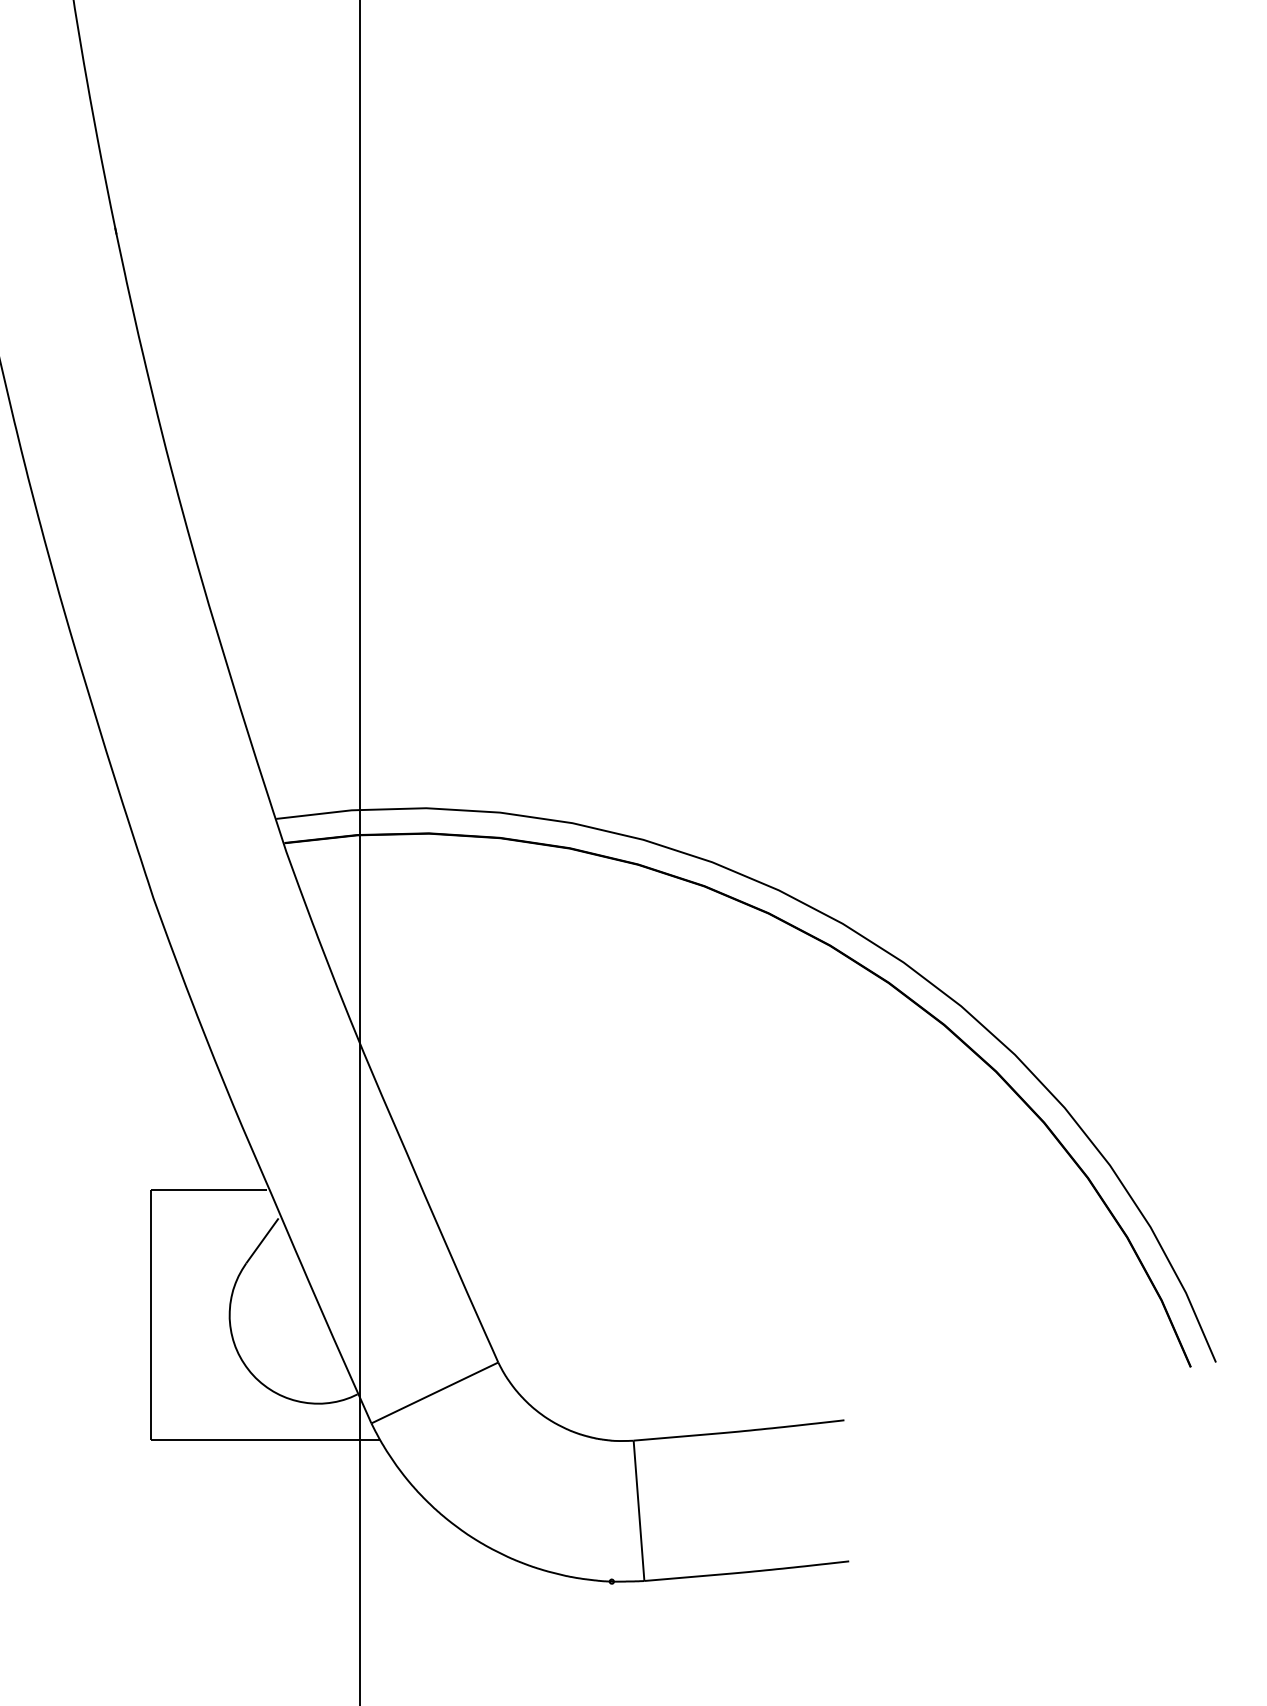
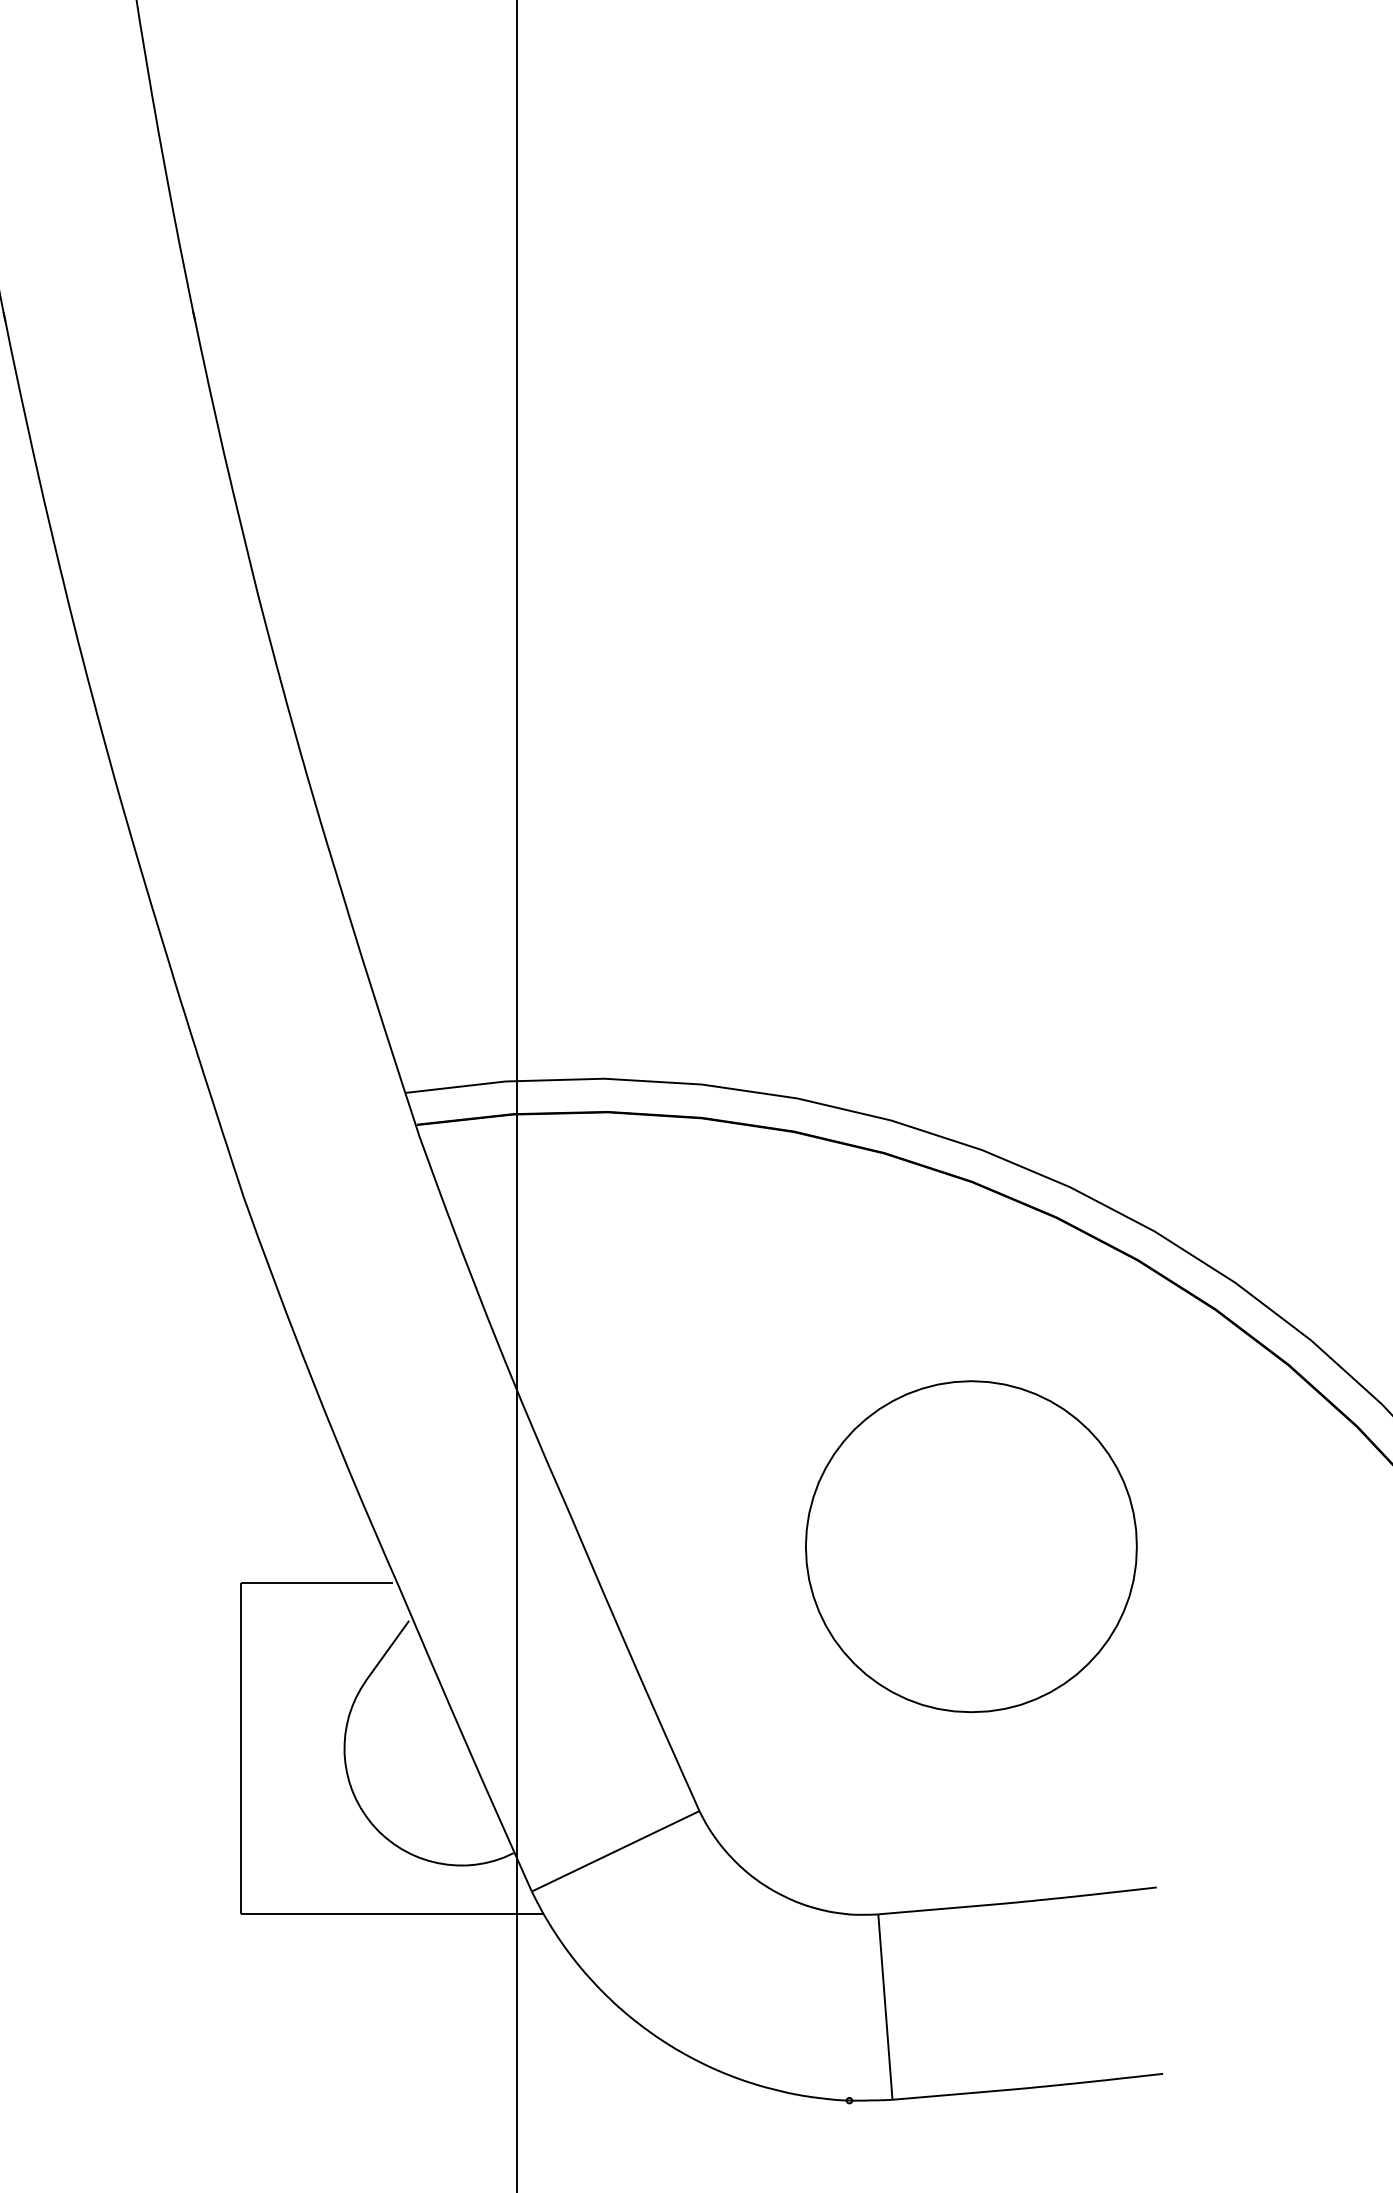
part: (704, 1162) -> (971, 1546), added

